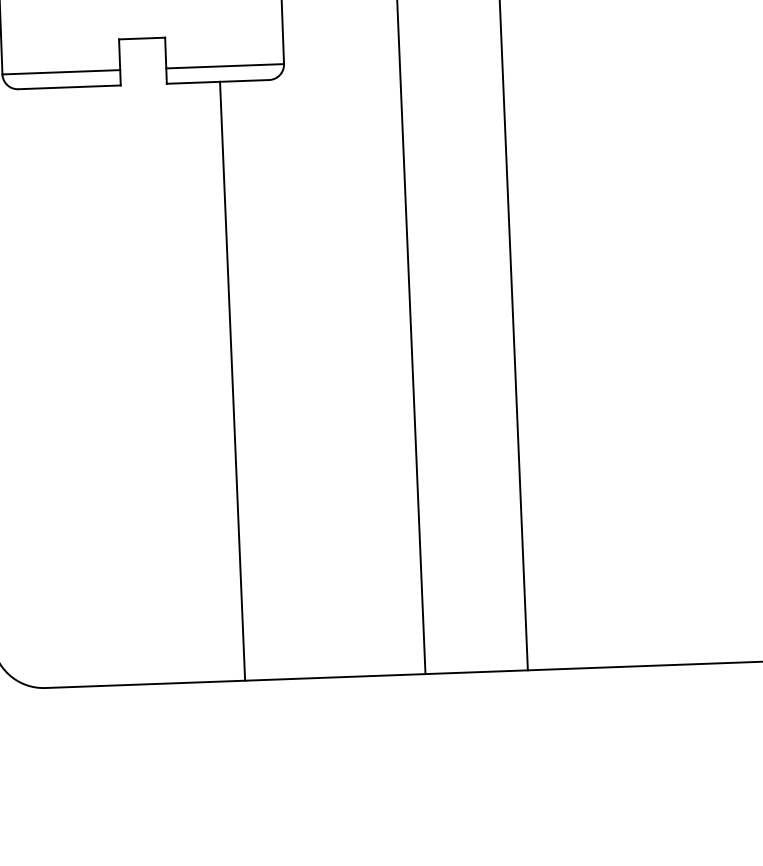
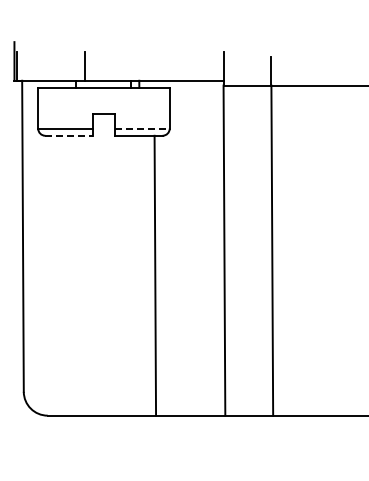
line: (225, 66) -> (142, 128), solid -> dashed
line: (70, 86) -> (69, 135), solid -> dashed
line: (232, 380) -> (155, 275), moved

